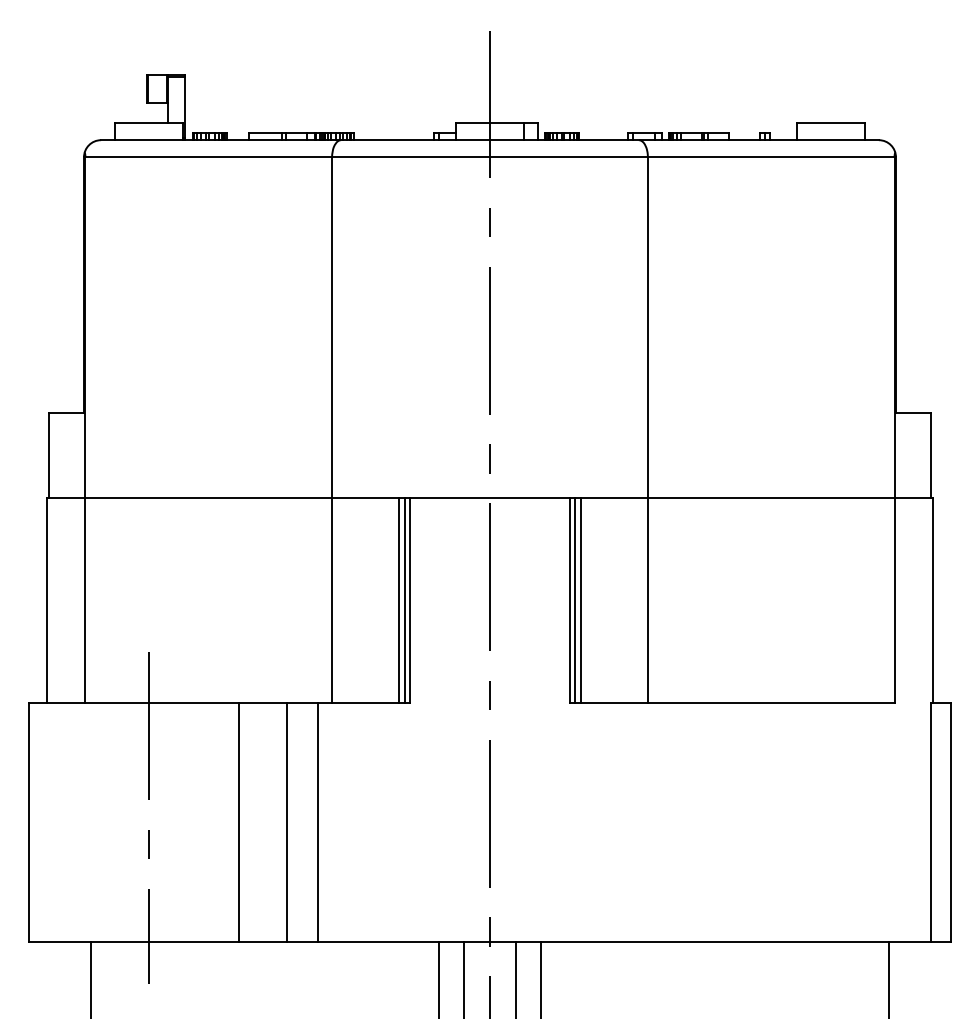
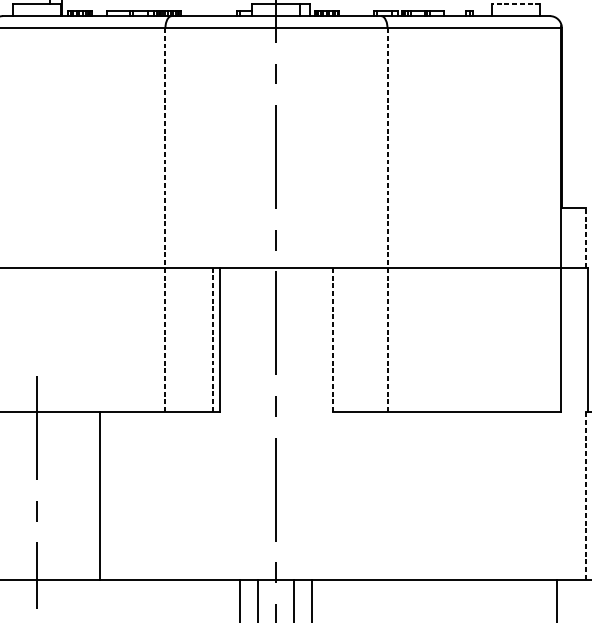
line: (830, 123) -> (515, 4), solid -> dashed
line: (332, 430) -> (165, 220), solid -> dashed
line: (647, 430) -> (387, 220), solid -> dashed
line: (930, 455) -> (586, 237), solid -> dashed
line: (399, 600) -> (212, 339), solid -> dashed
line: (404, 600) -> (216, 339), removed
line: (575, 600) -> (336, 339), removed
line: (580, 600) -> (340, 339), removed
line: (569, 601) -> (332, 340), solid -> dashed
line: (930, 821) -> (586, 495), solid -> dashed
line: (286, 822) -> (133, 495), removed
line: (317, 822) -> (155, 495), removed

